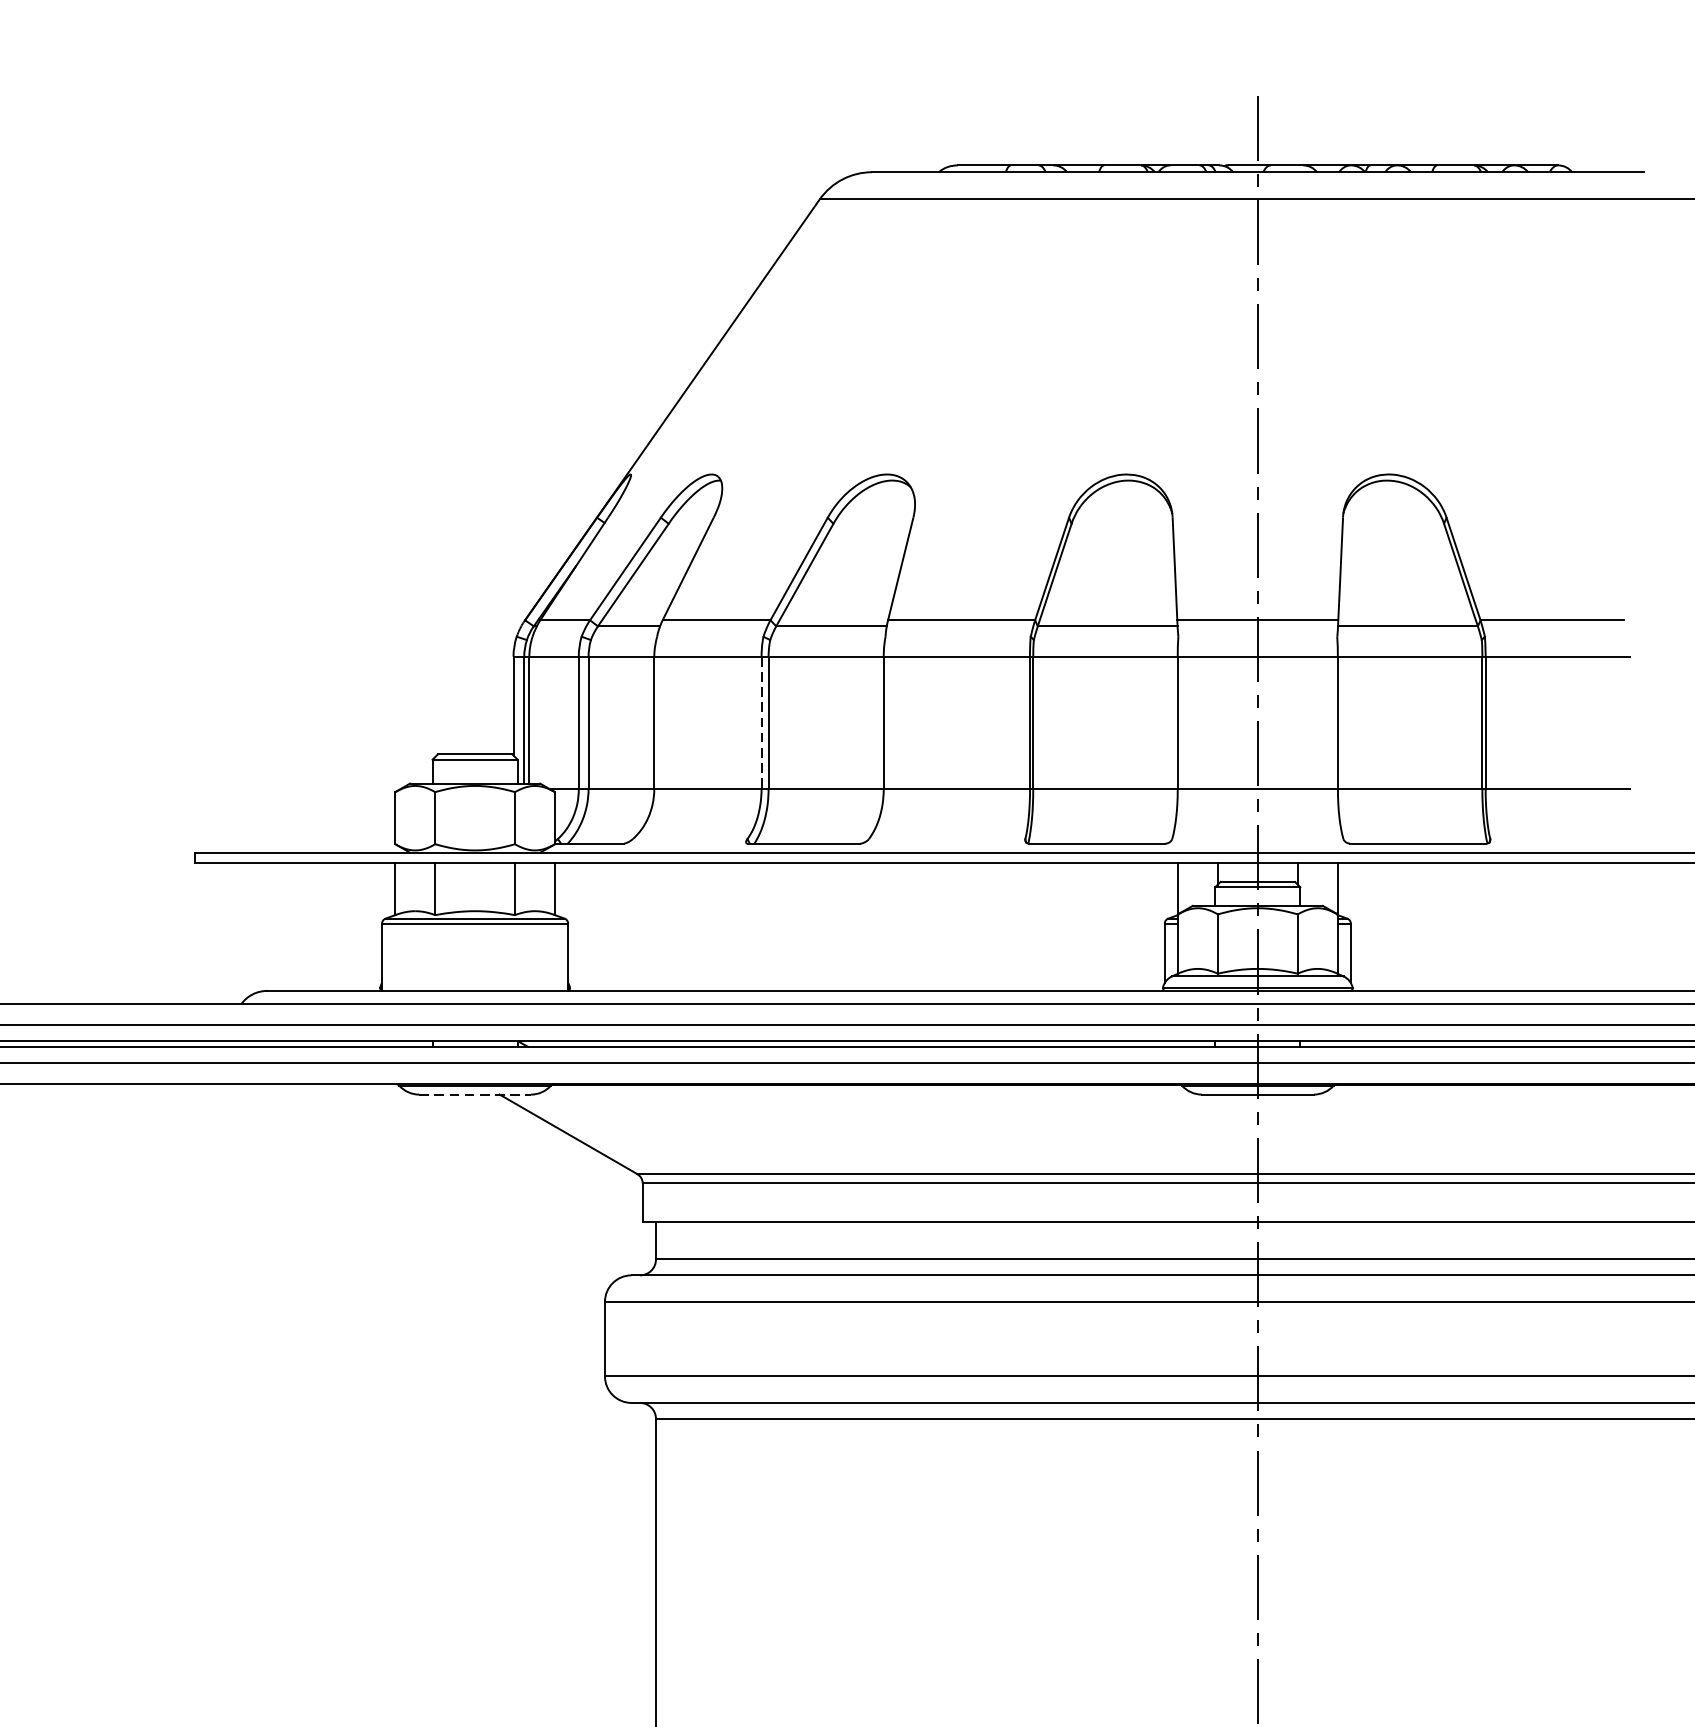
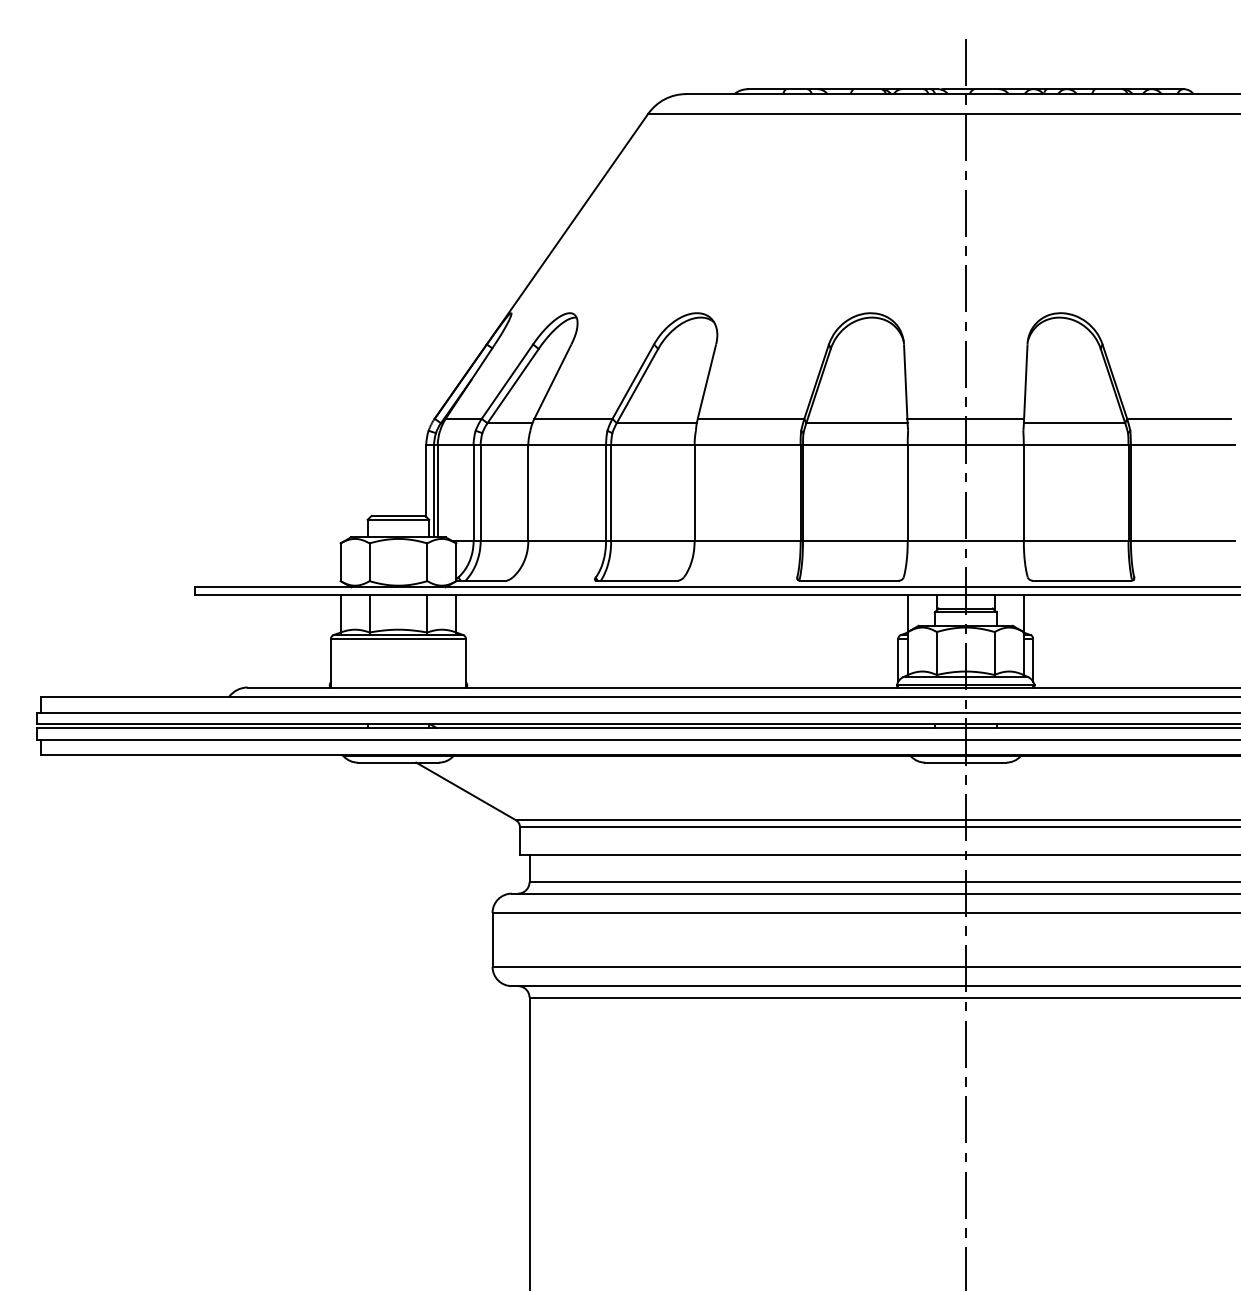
line: (762, 723) -> (606, 493), dashed -> solid
line: (475, 1094) -> (398, 762), dashed -> solid

